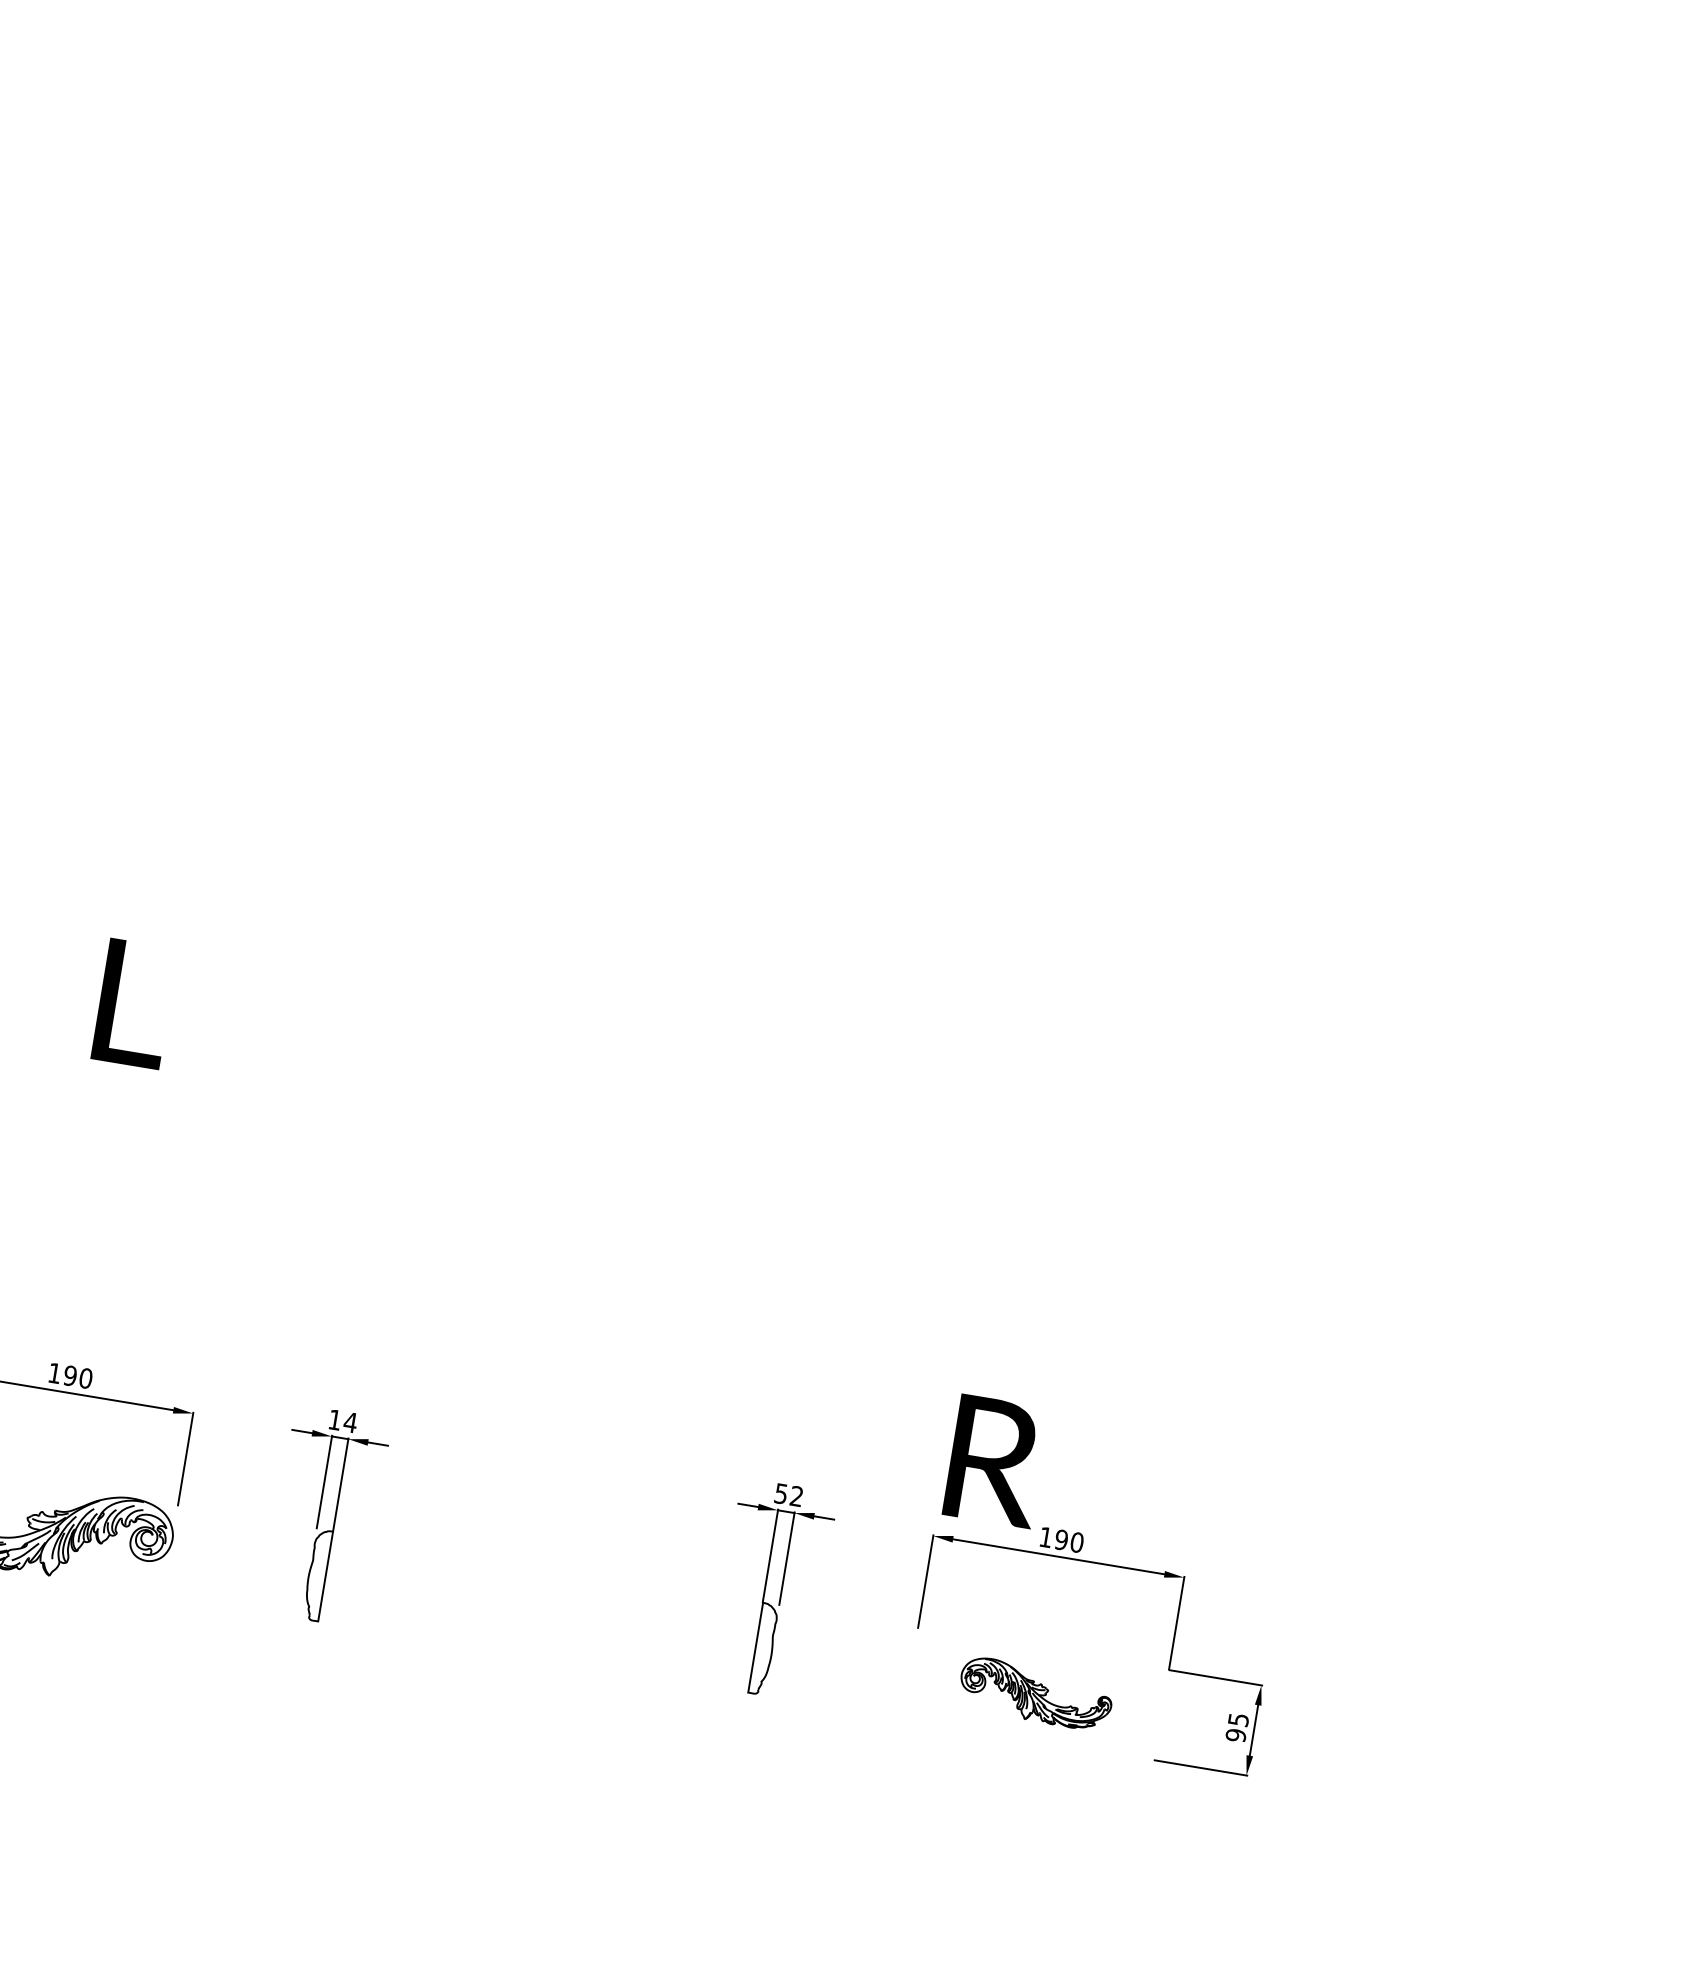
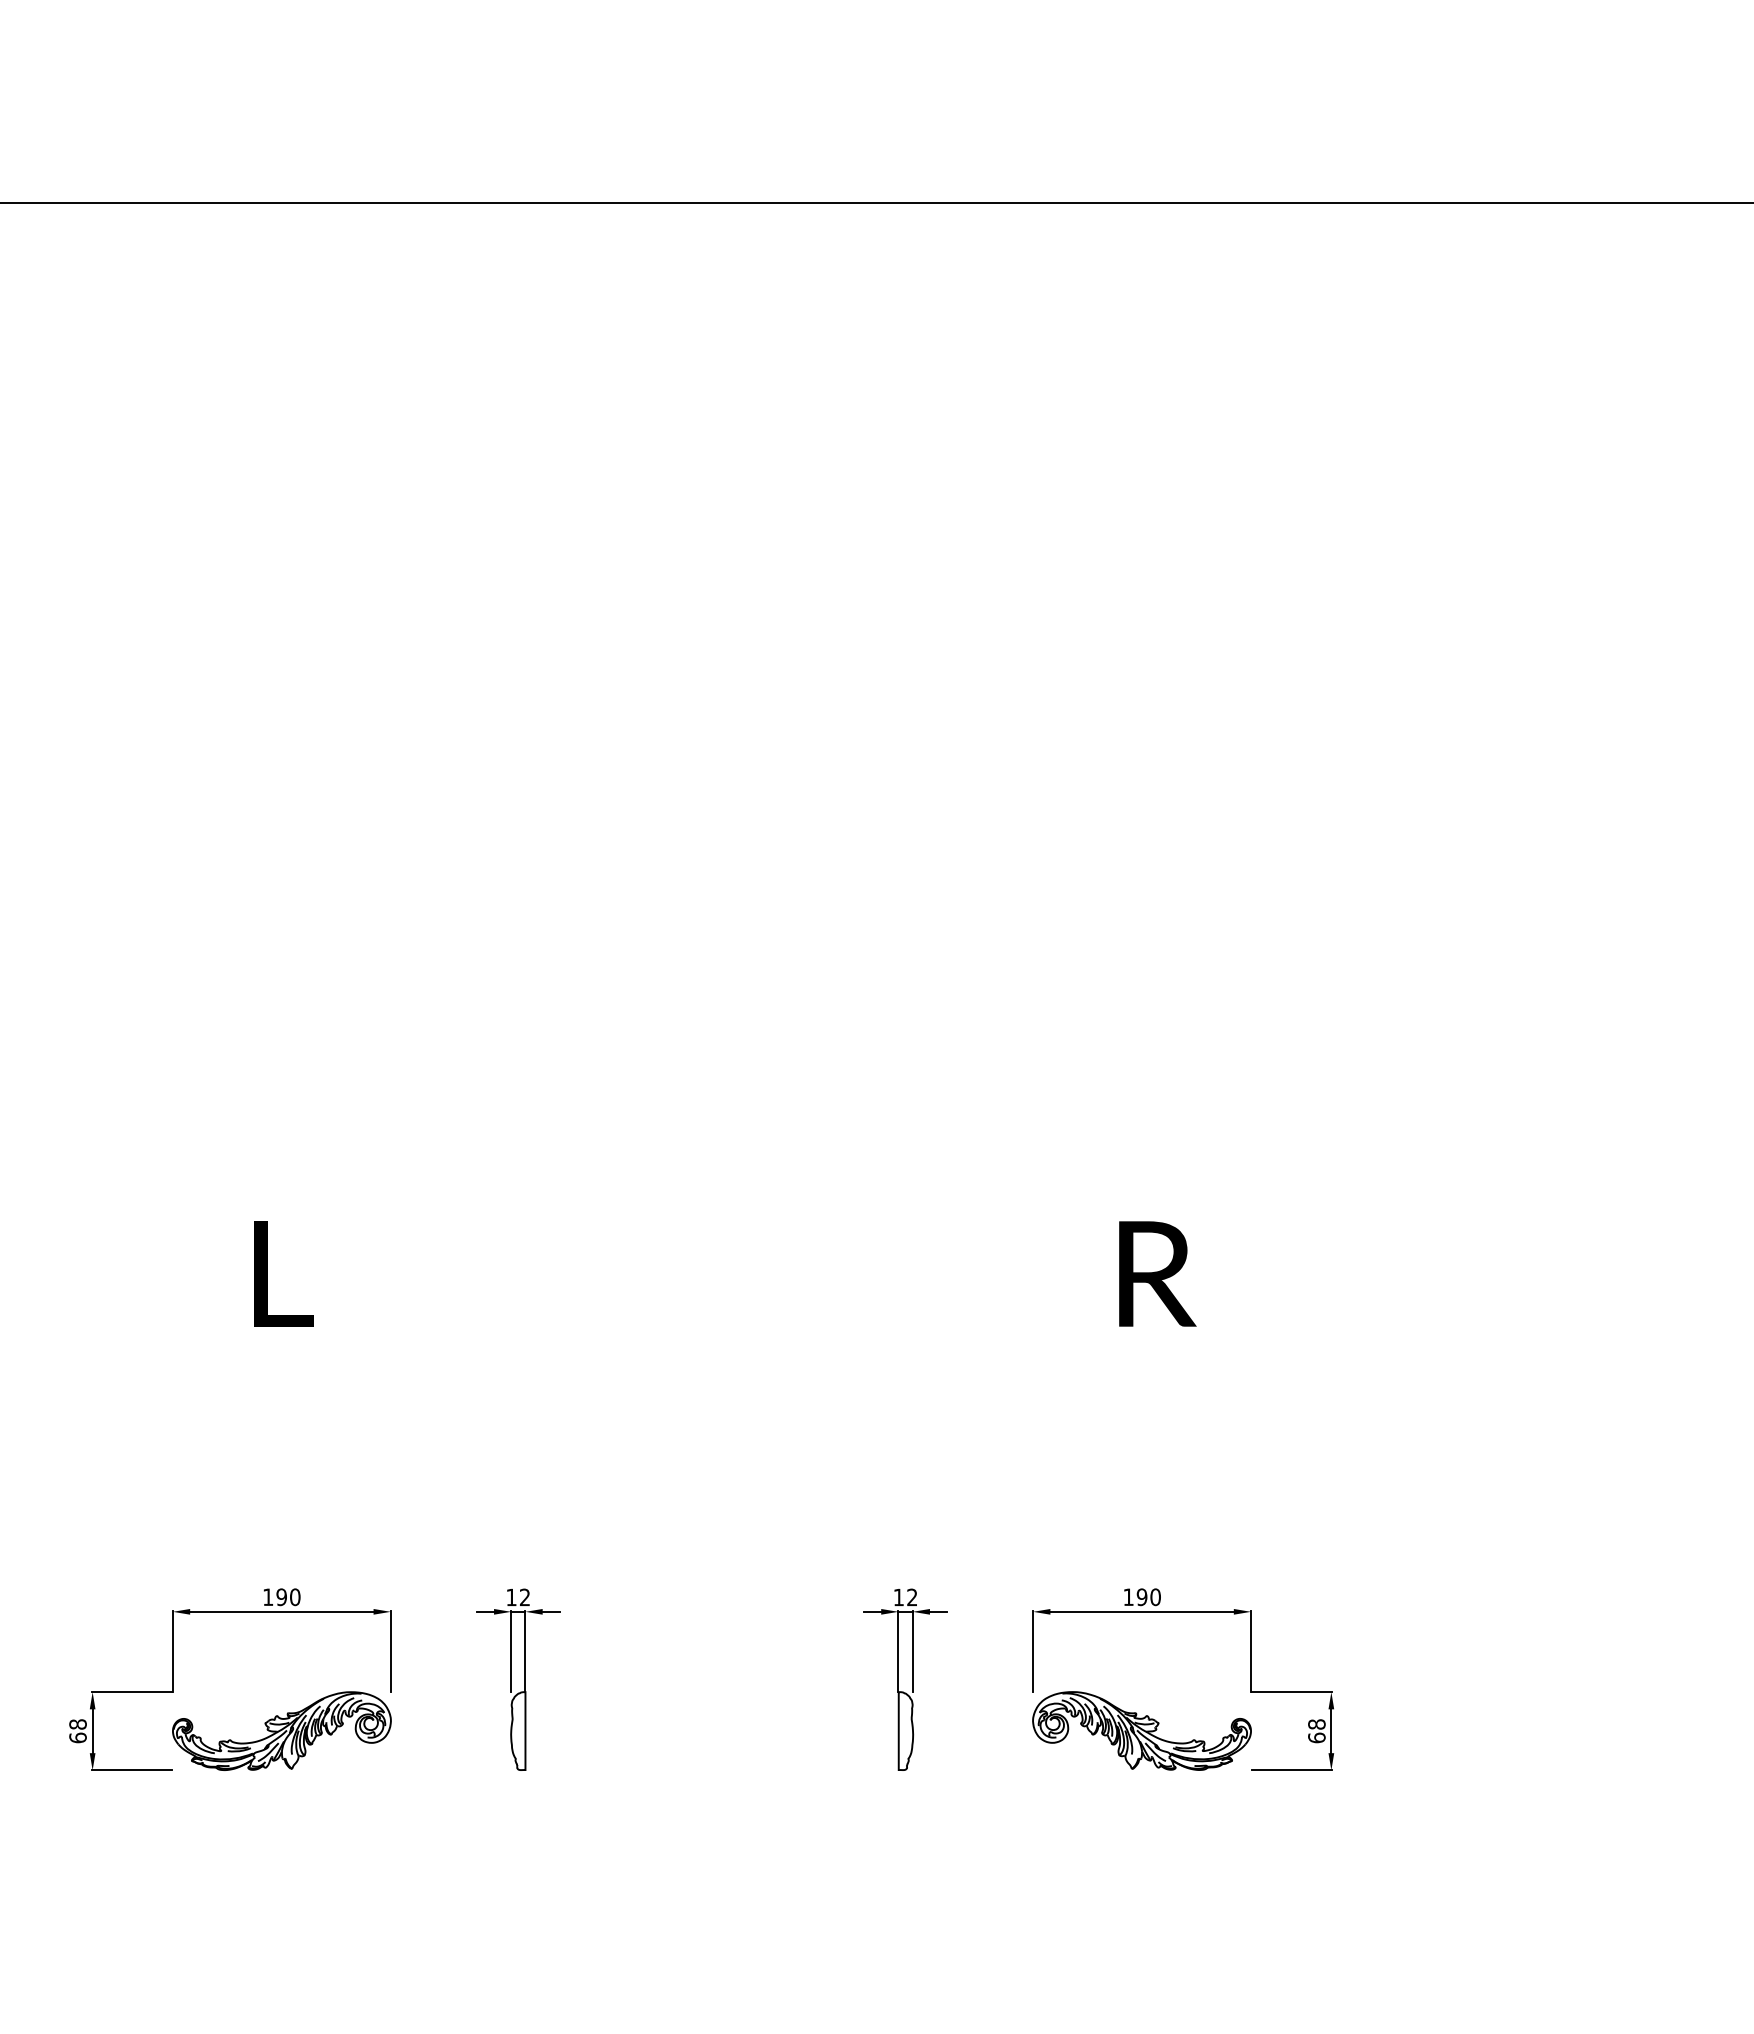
text: (349, 1422) -> (524, 1597), 14 -> 12
text: (995, 1460) -> (1157, 1273), moved
text: (780, 1493) -> (898, 1597), 52 -> 12
part: (1035, 1693) -> (1141, 1730), size x1.67
text: (1236, 1727) -> (1316, 1731), 95 -> 68

